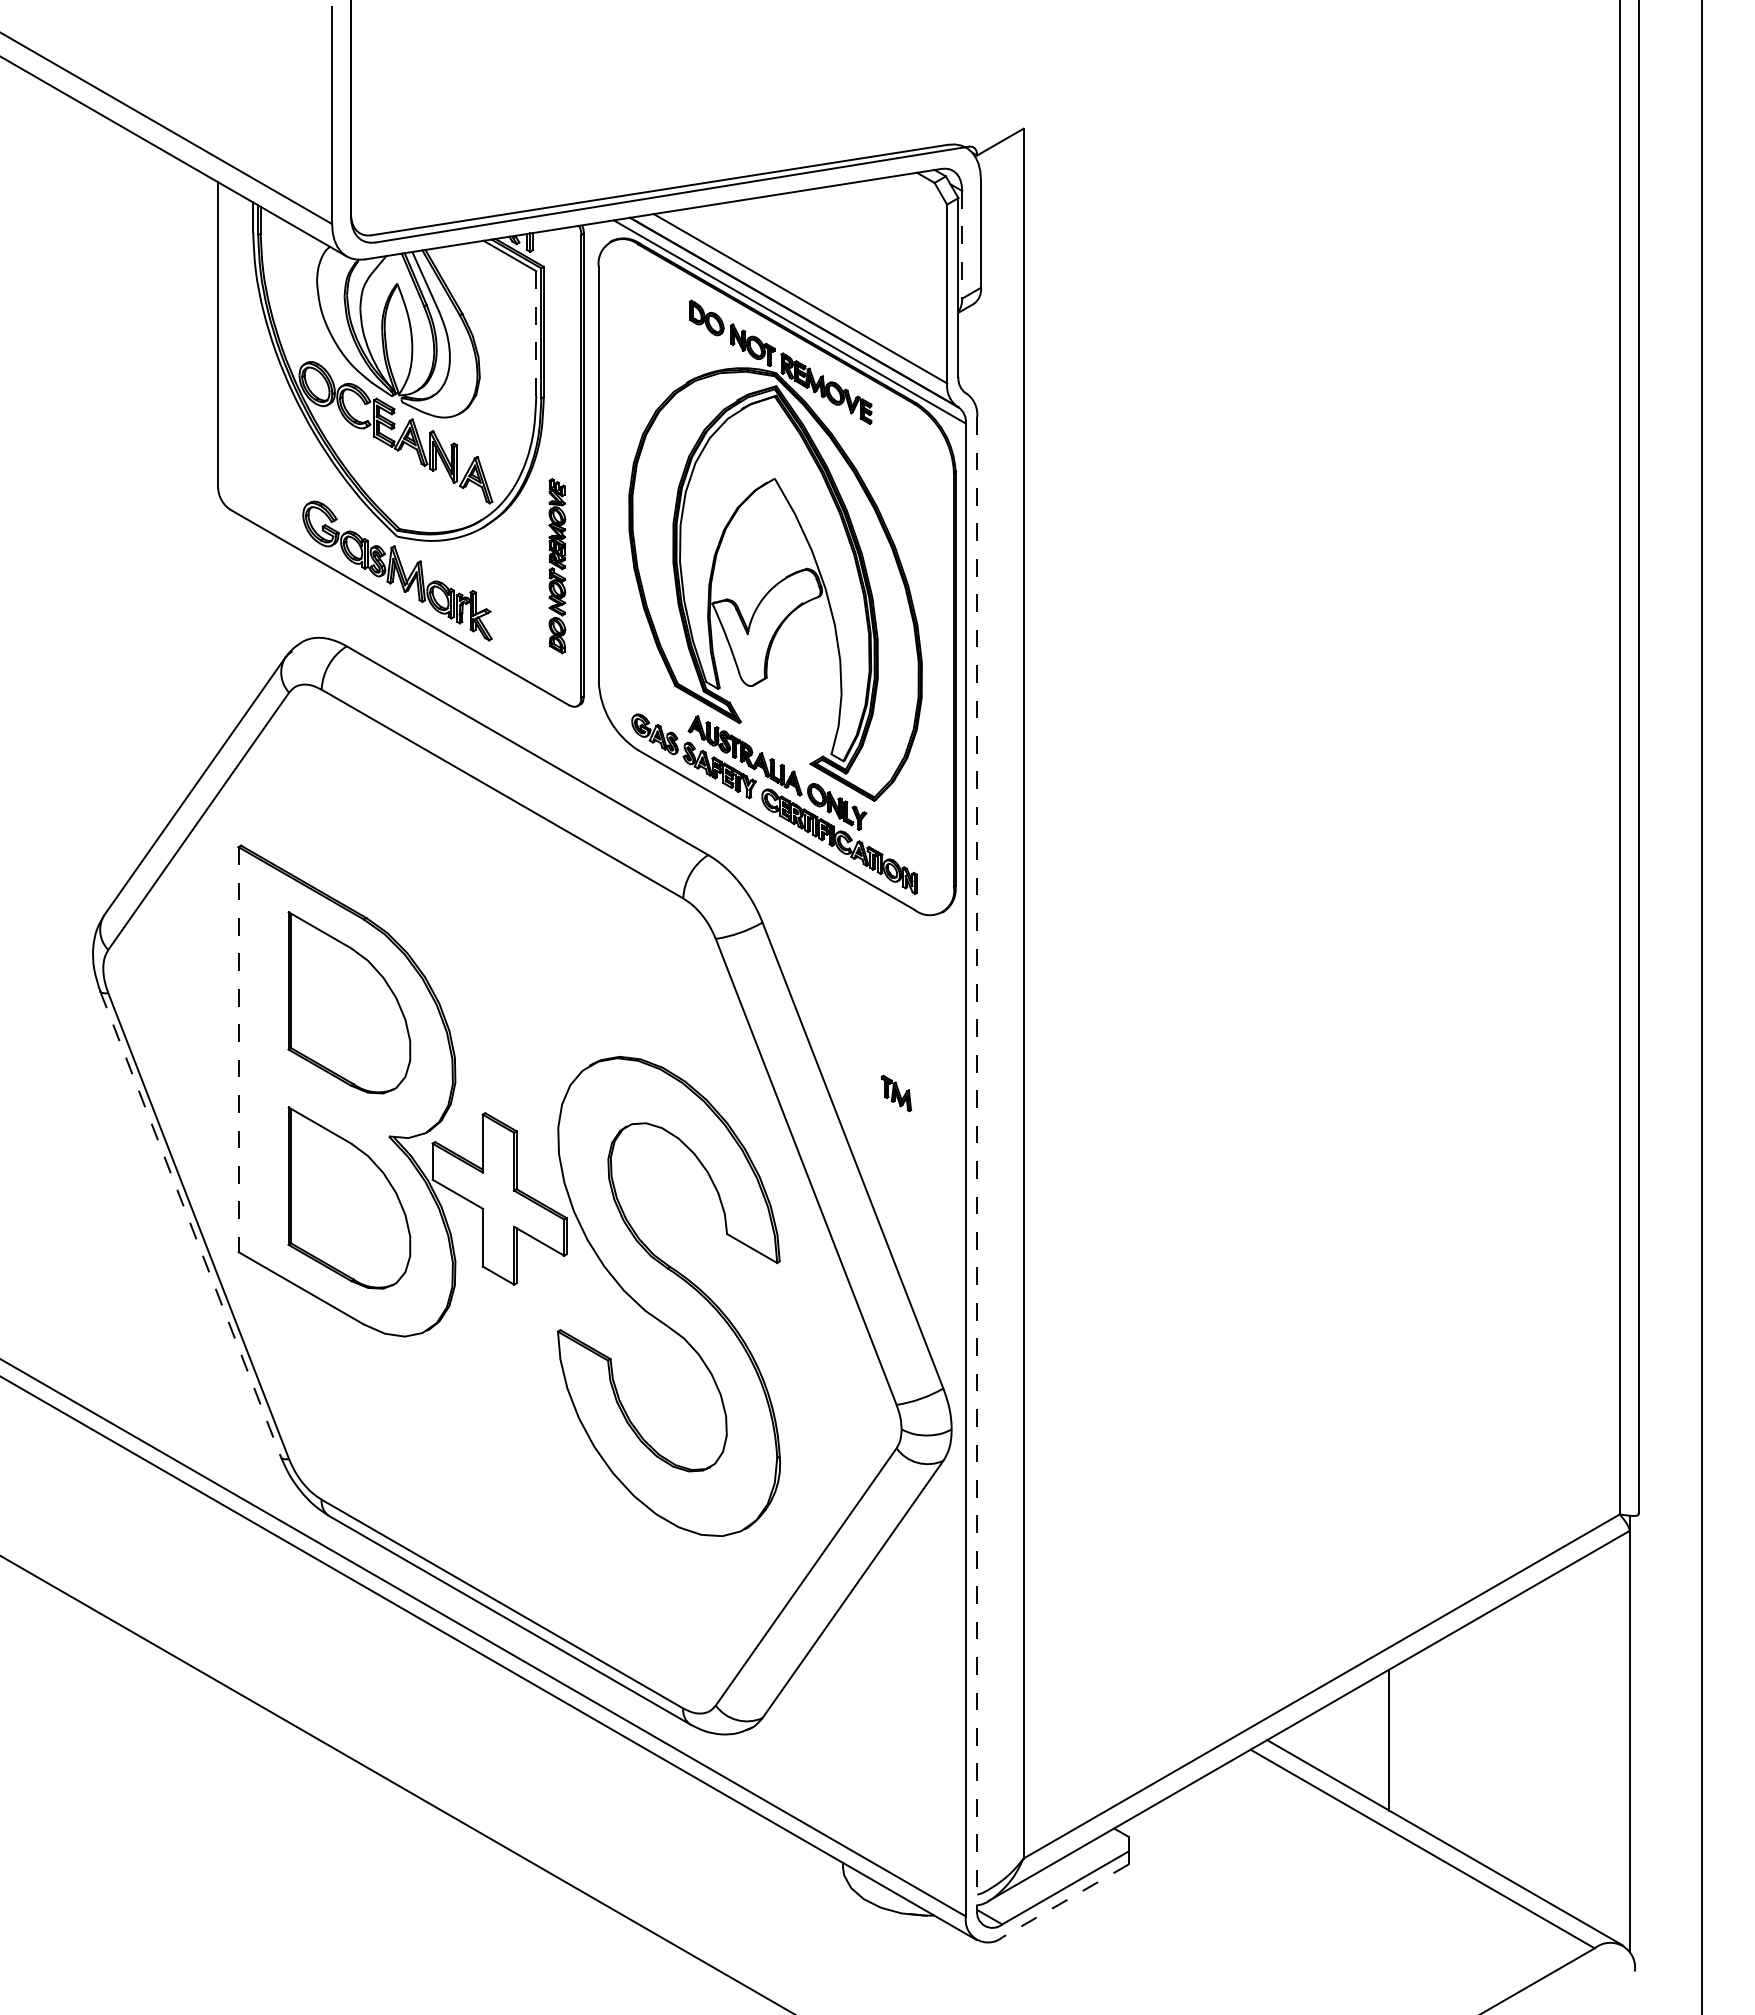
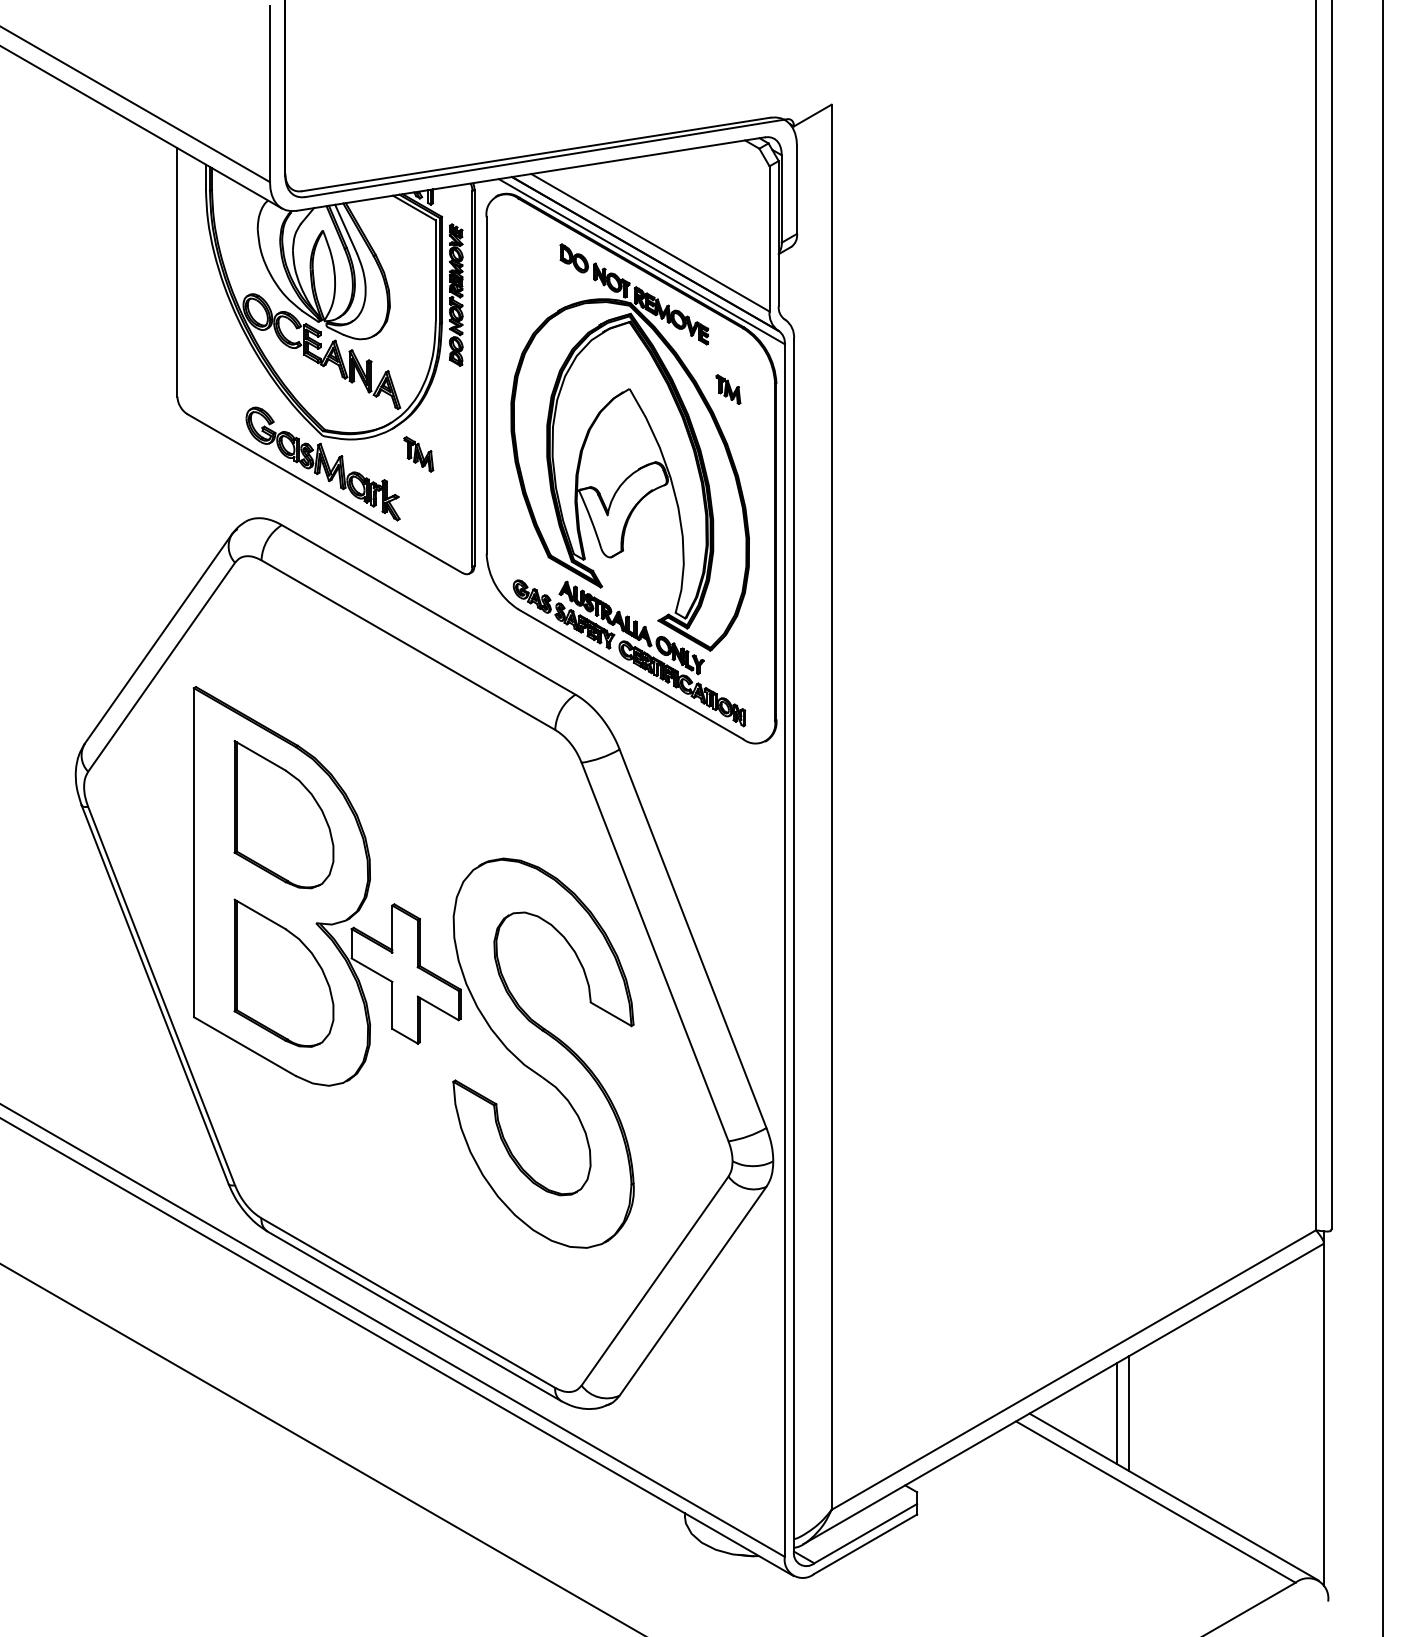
line: (962, 244) -> (782, 198), dashed -> solid
line: (536, 332) -> (436, 270), dashed -> solid
part: (514, 559) -> (418, 454), added
part: (557, 566) -> (456, 295), moved
line: (238, 1050) -> (193, 853), dashed -> solid
part: (896, 1093) -> (728, 389), moved
line: (977, 1164) -> (794, 946), dashed -> solid
line: (190, 1224) -> (154, 994), dashed -> solid
line: (1374, 1739) -> (1116, 1413), added
line: (1065, 1901) -> (865, 1544), dashed -> solid

